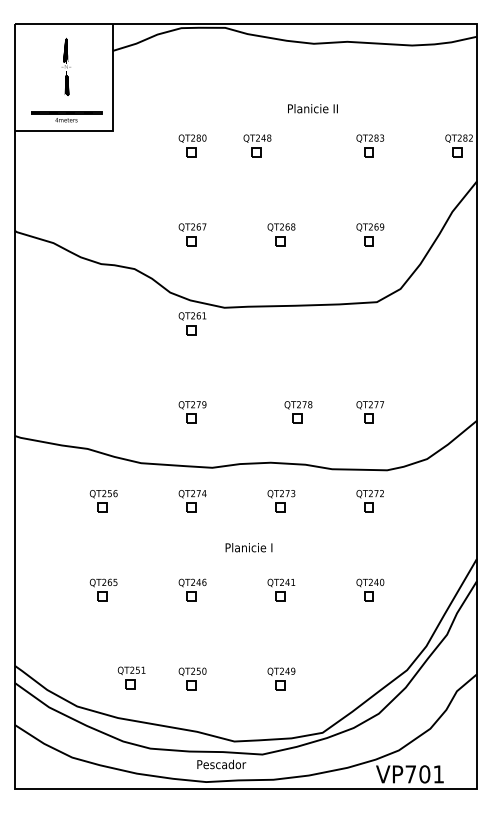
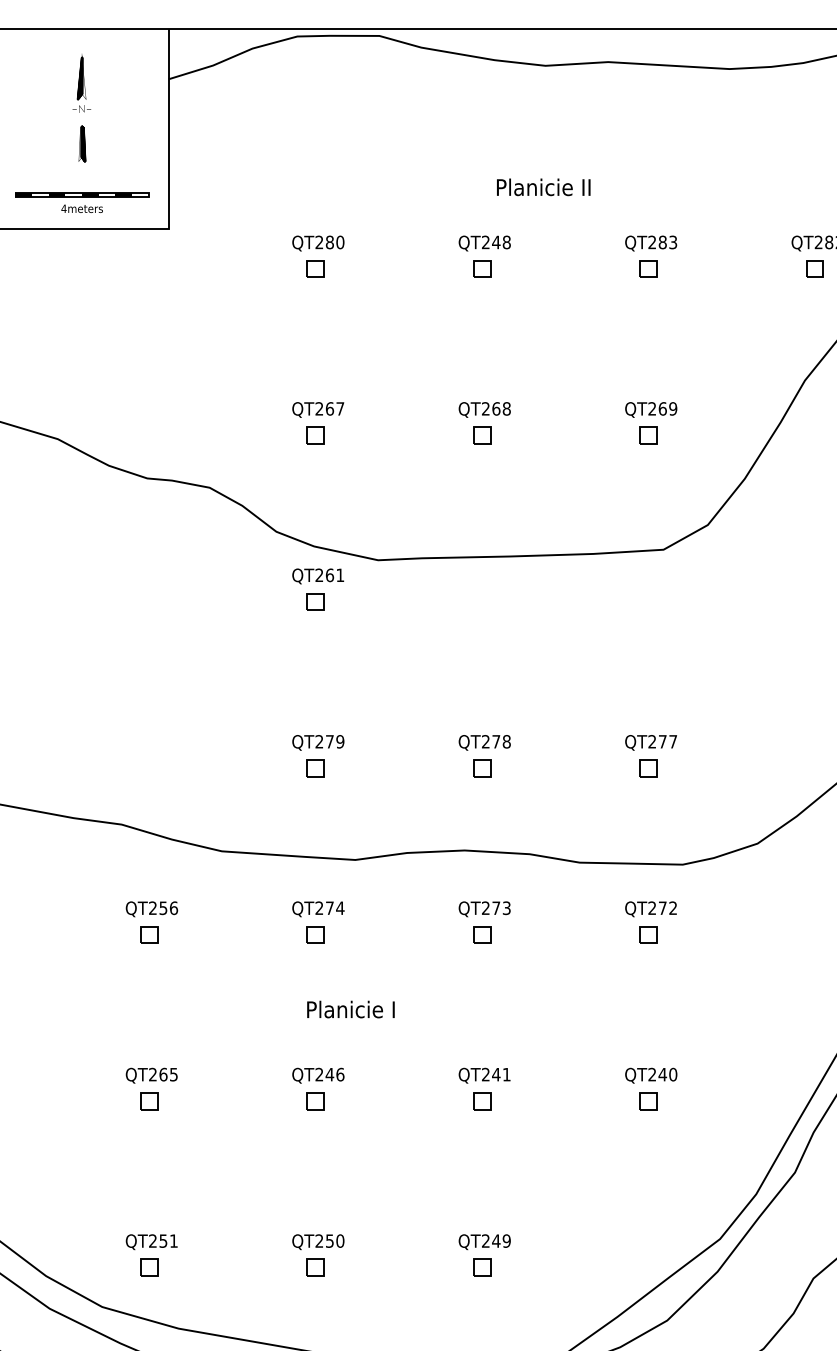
part: (257, 145) -> (484, 256), moved
part: (298, 412) -> (484, 756), moved
text: (248, 547) -> (349, 1009), moved
part: (131, 677) -> (151, 1254), moved

